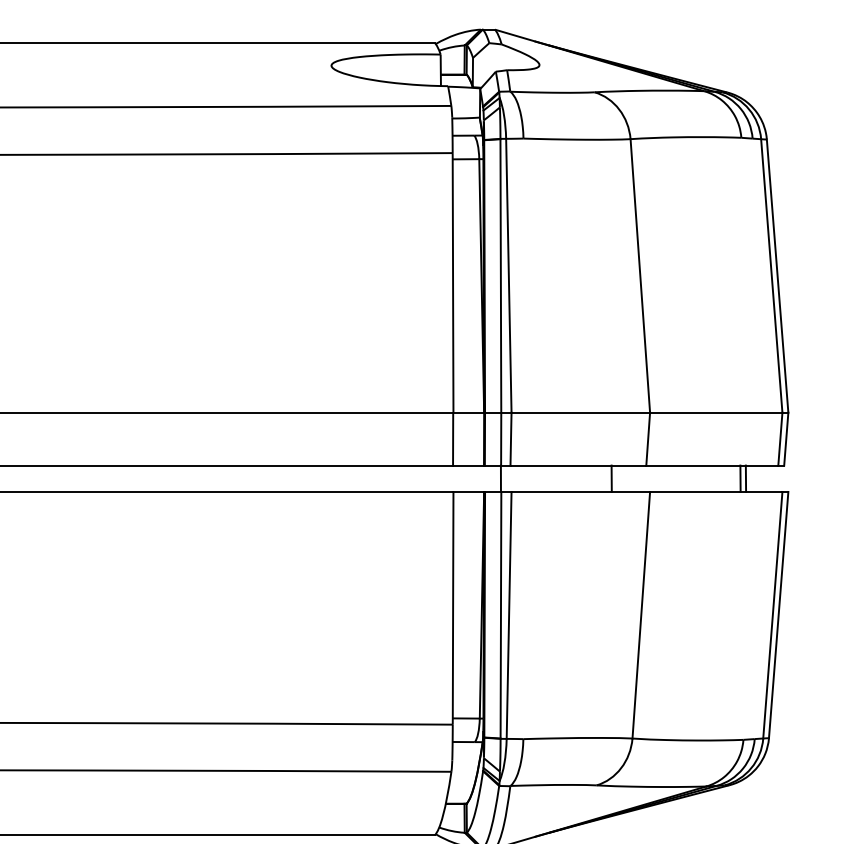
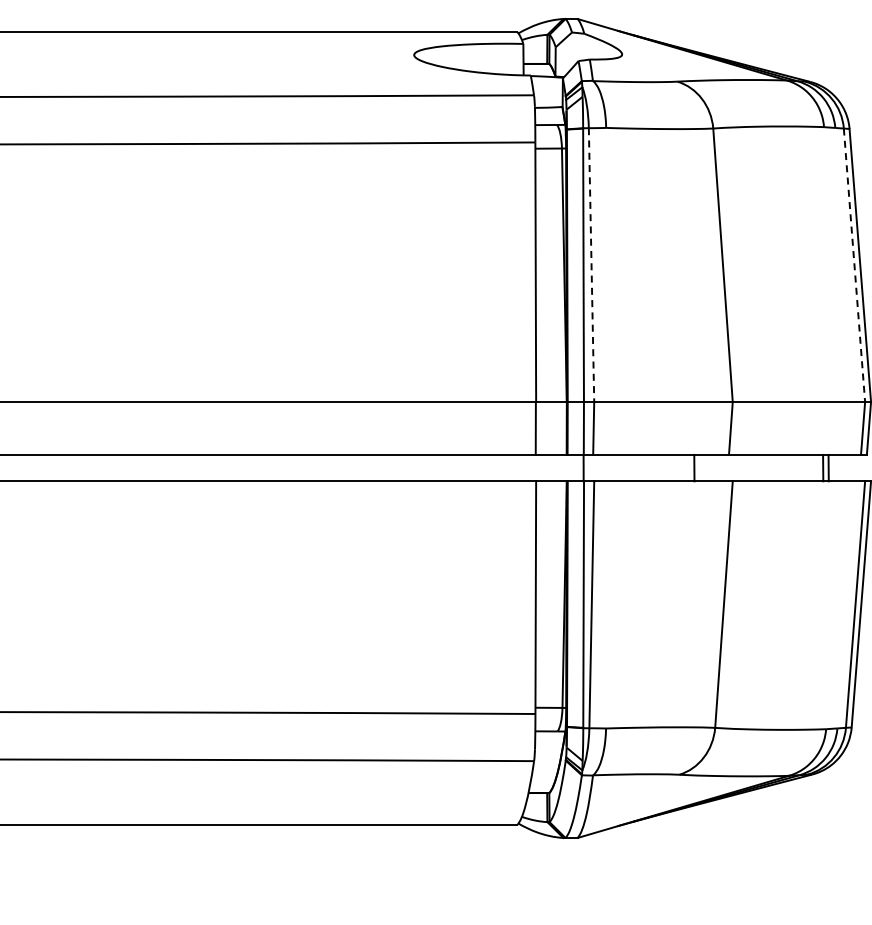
line: (508, 276) -> (591, 265), solid -> dashed
line: (771, 276) -> (854, 265), solid -> dashed

